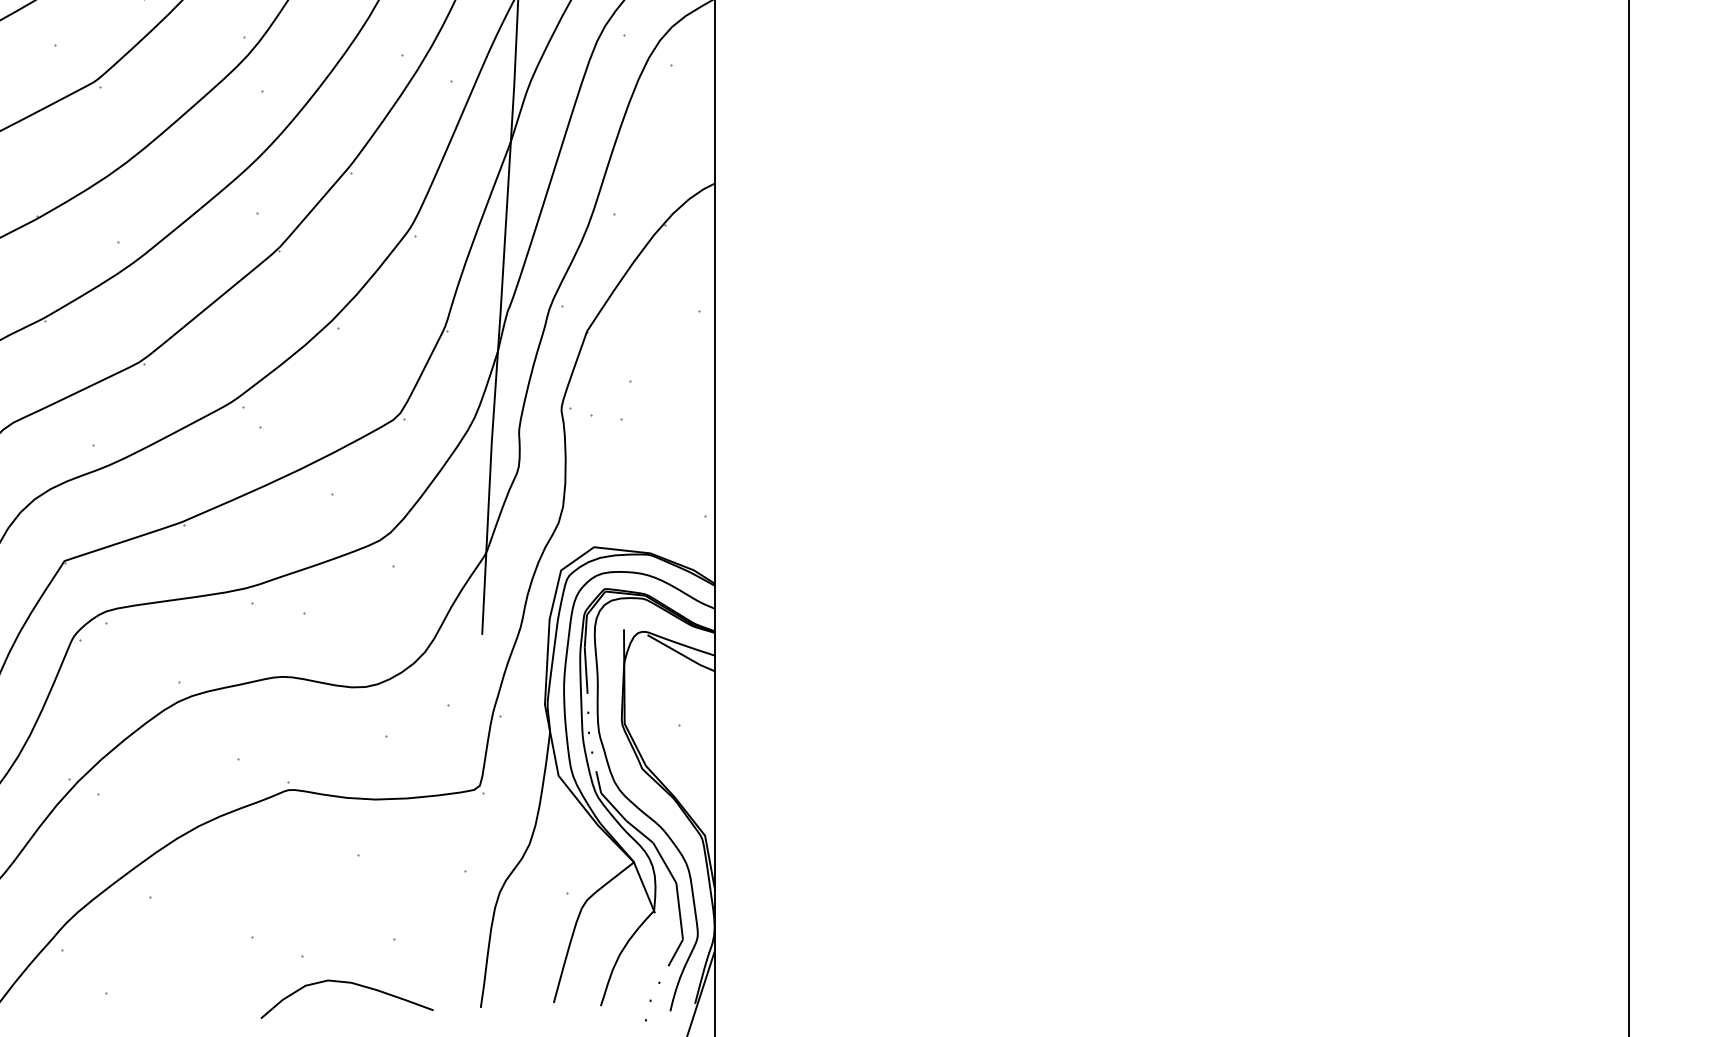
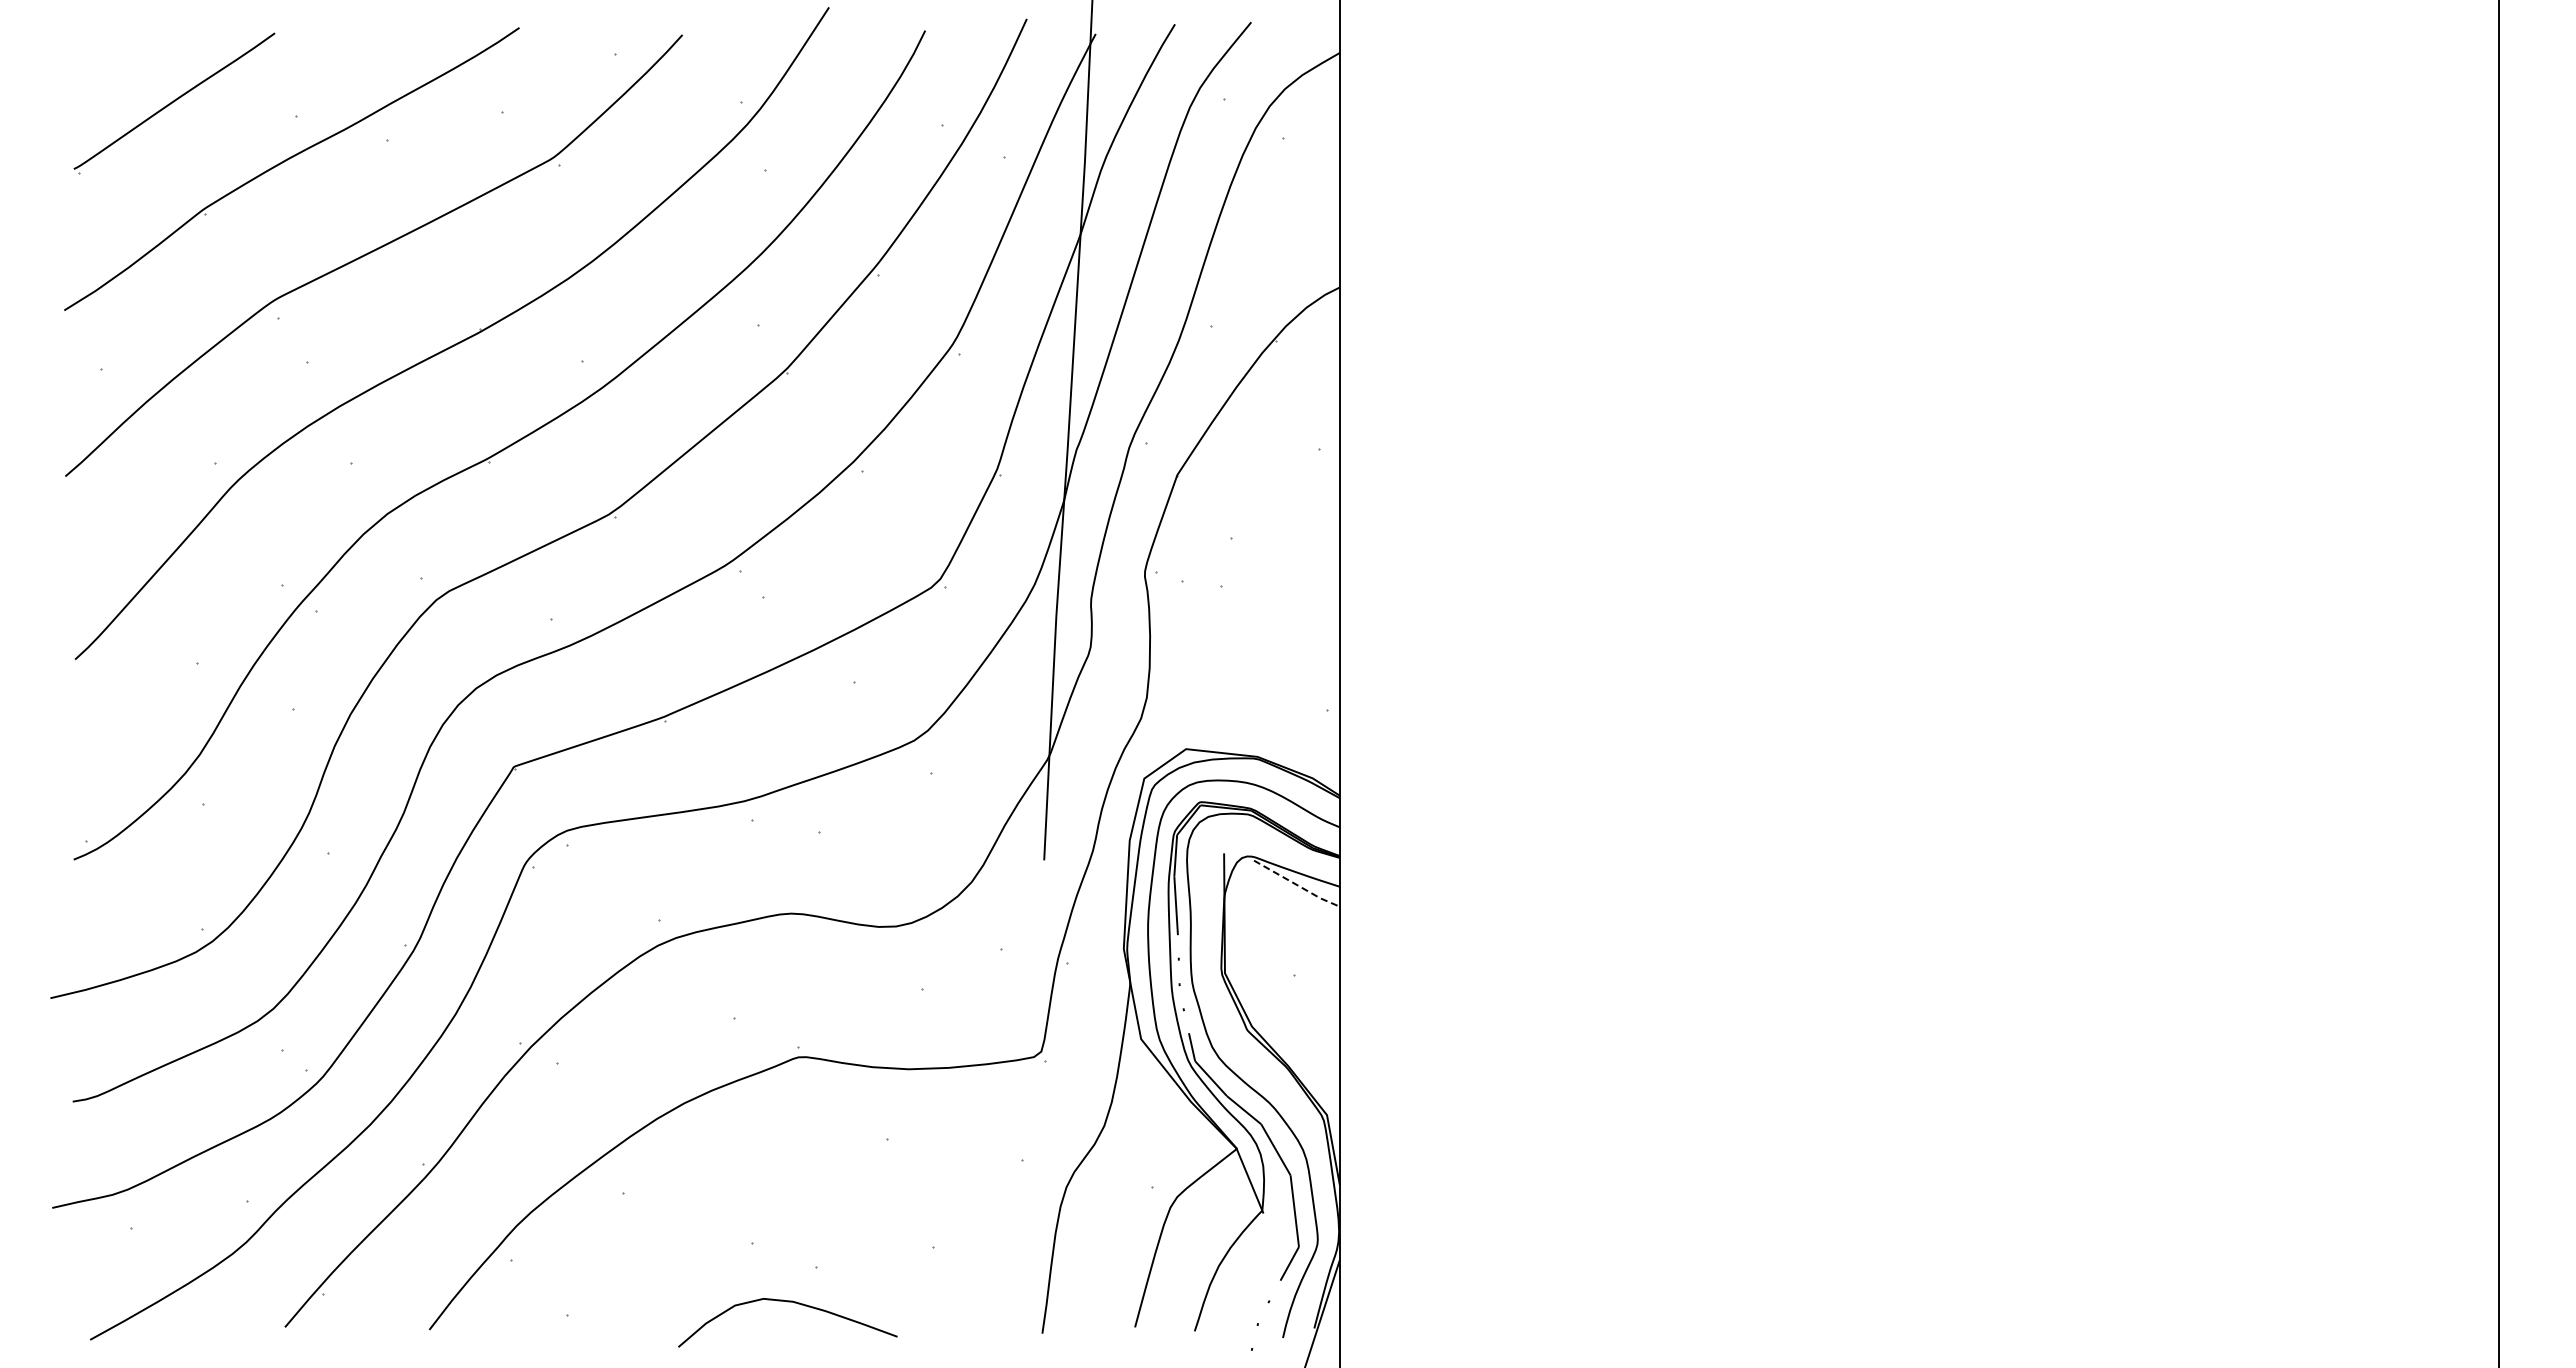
line: (681, 654) -> (1297, 885), solid -> dashed
curve: (346, 983) -> (787, 1302), moved

